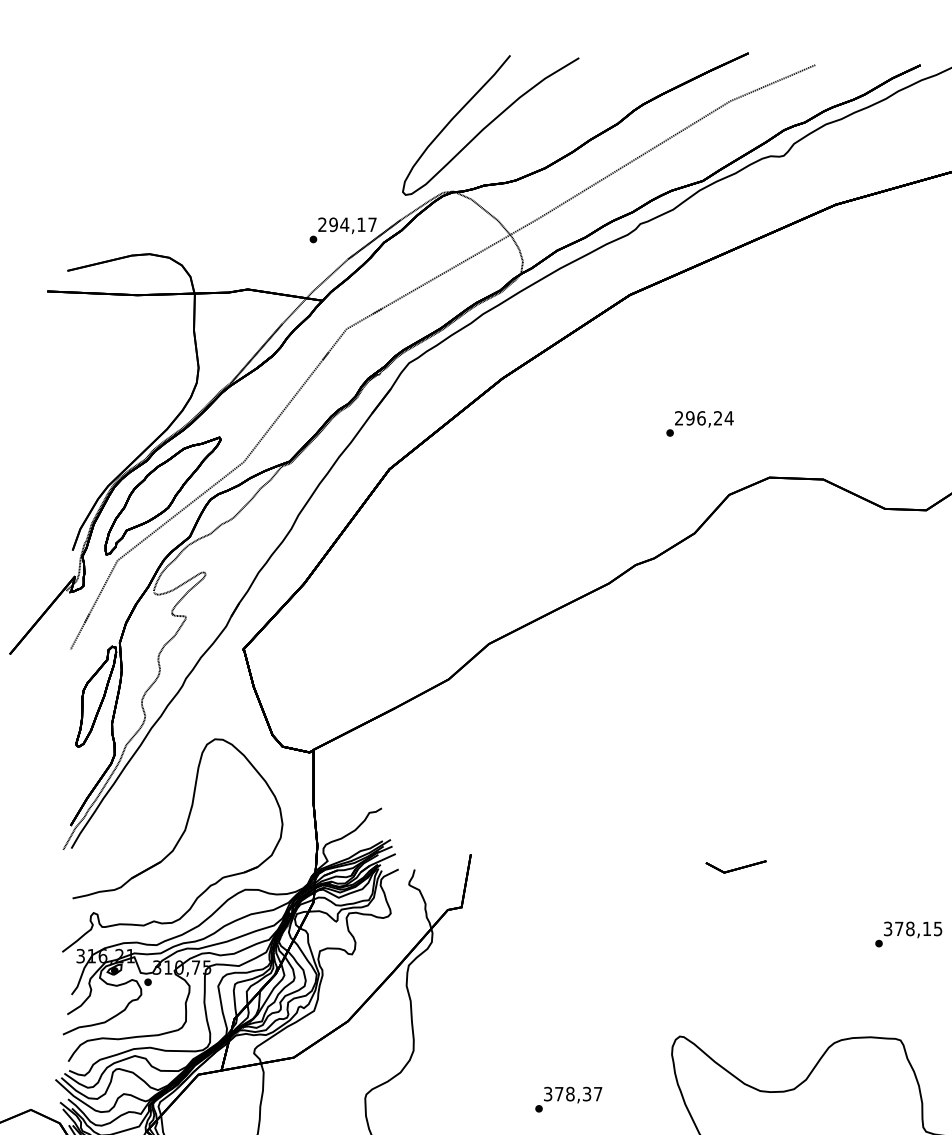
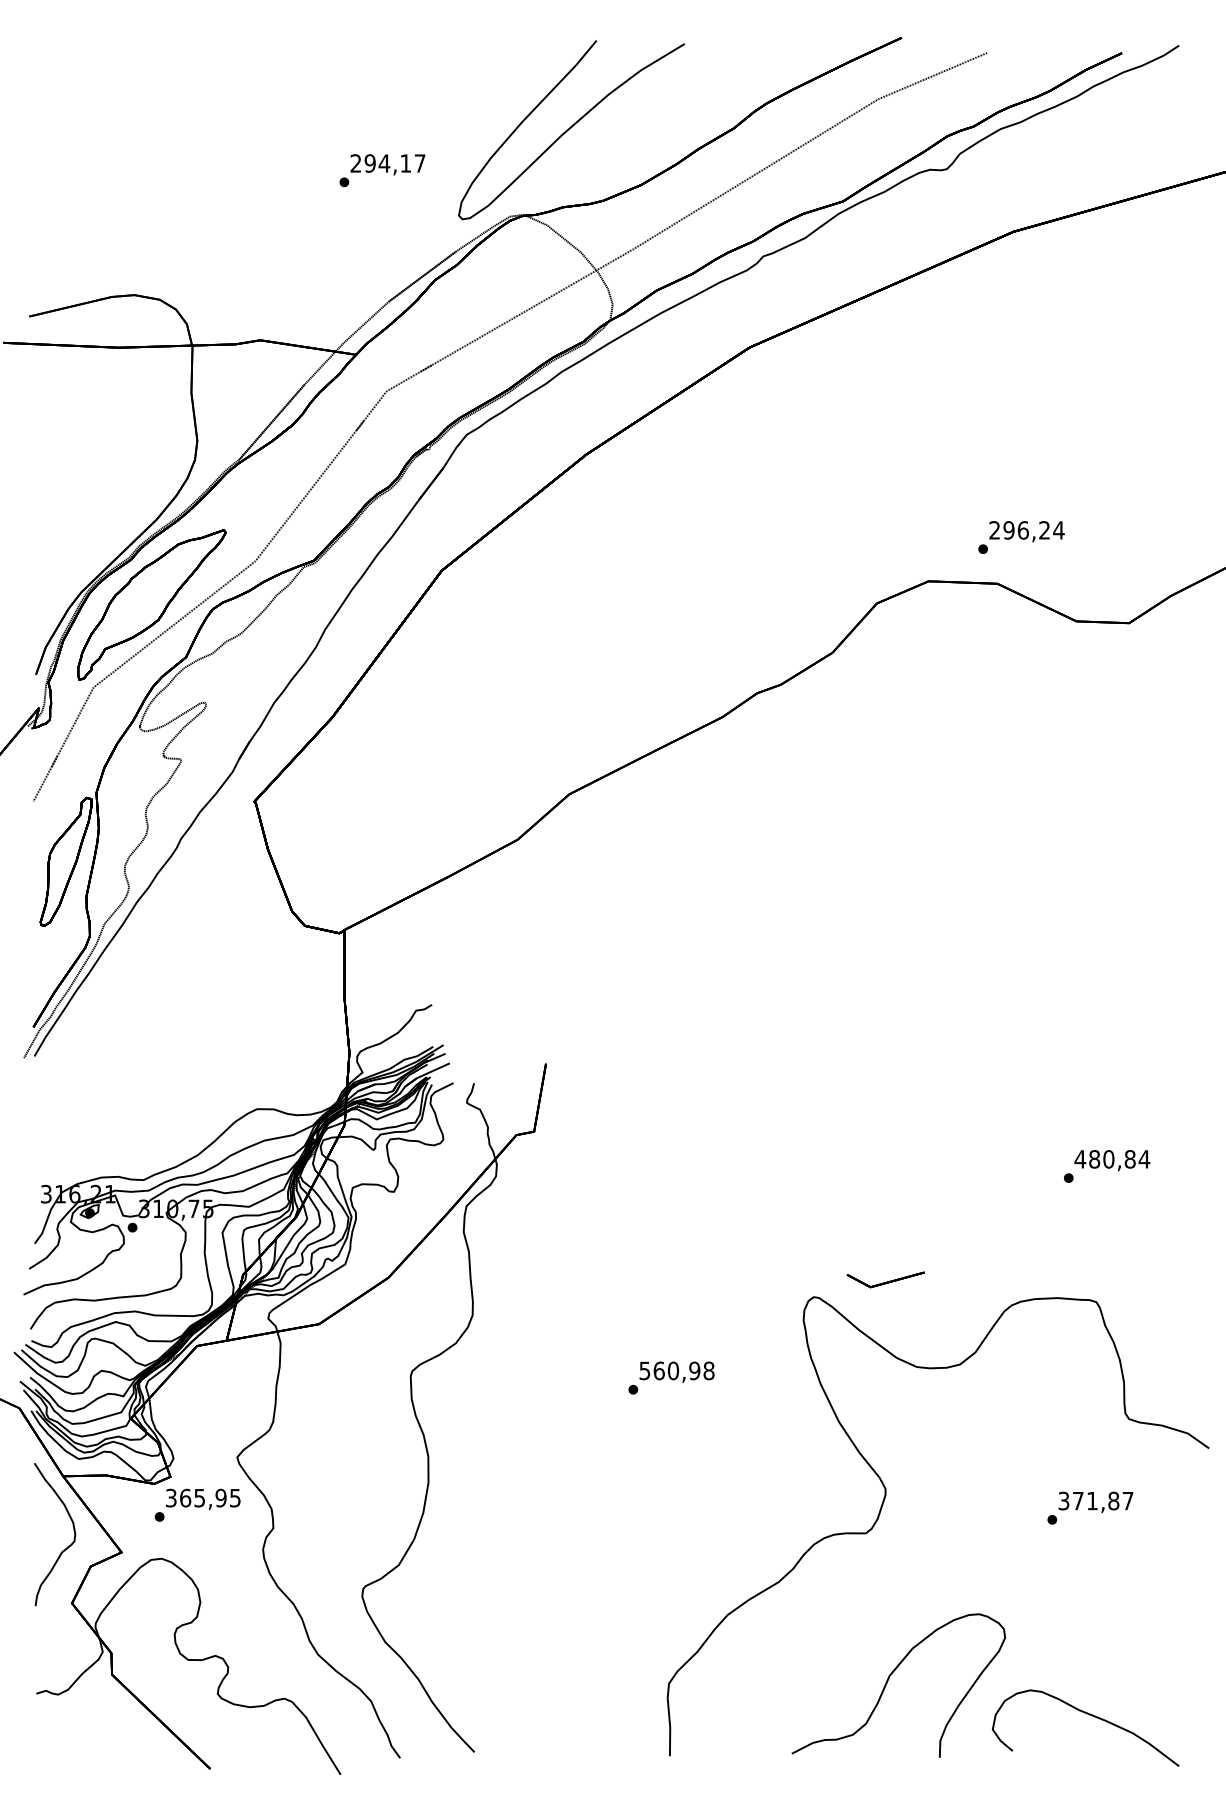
text: (343, 230) -> (382, 170), moved
text: (700, 423) -> (1021, 537), moved
part: (172, 845) -> (163, 1052), removed
part: (735, 866) -> (885, 1279), moved
text: (913, 929) -> (1112, 1159), 378,15 -> 480,84
text: (573, 1093) -> (677, 1370), 378,37 -> 560,98

